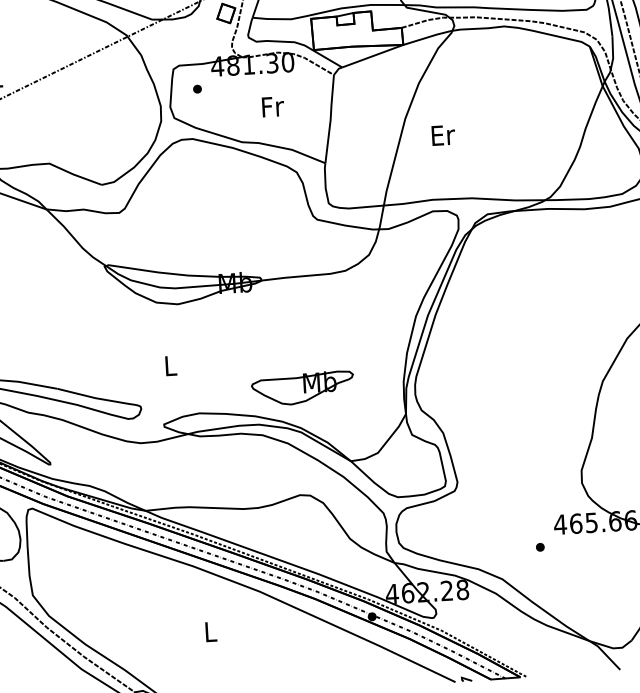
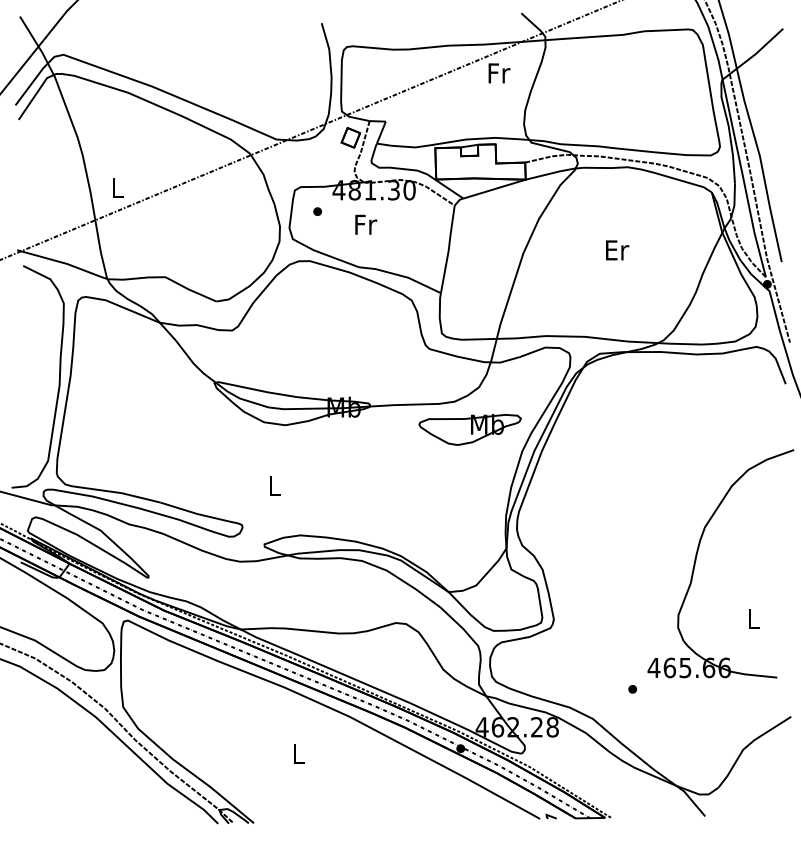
text: (273, 106) -> (366, 224), moved
text: (443, 135) -> (617, 250), moved
part: (302, 388) -> (469, 429), moved

